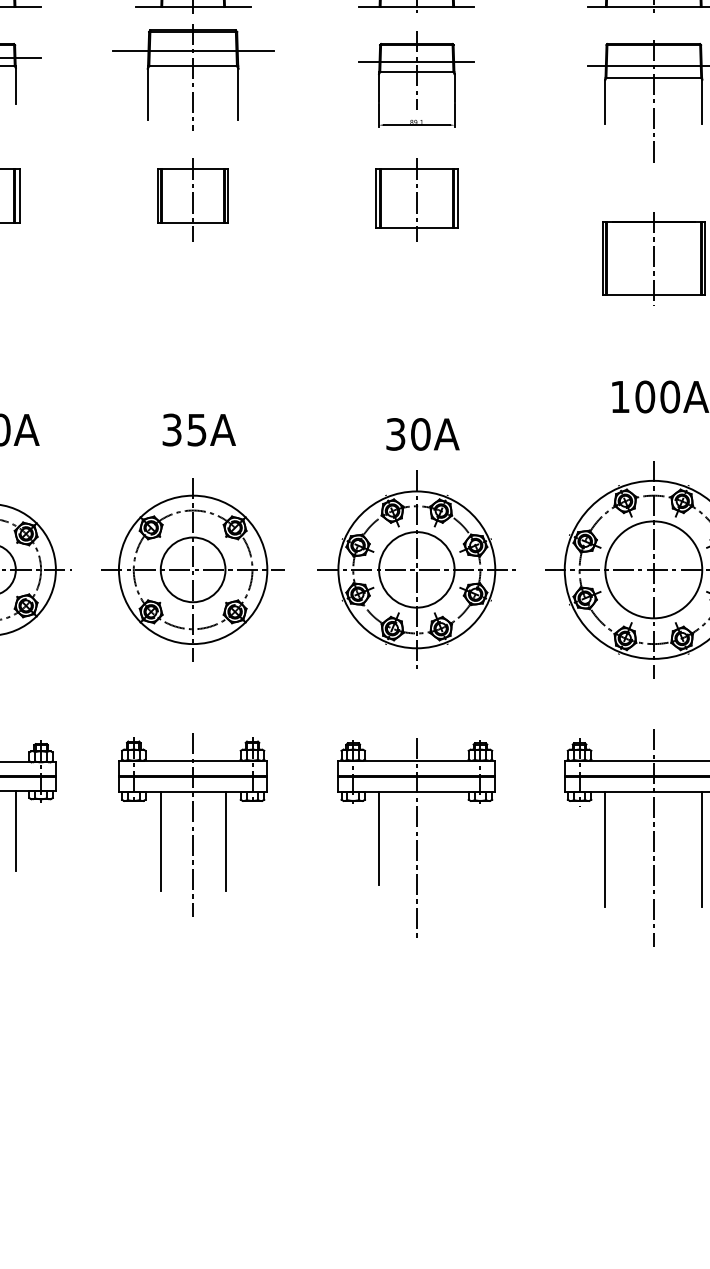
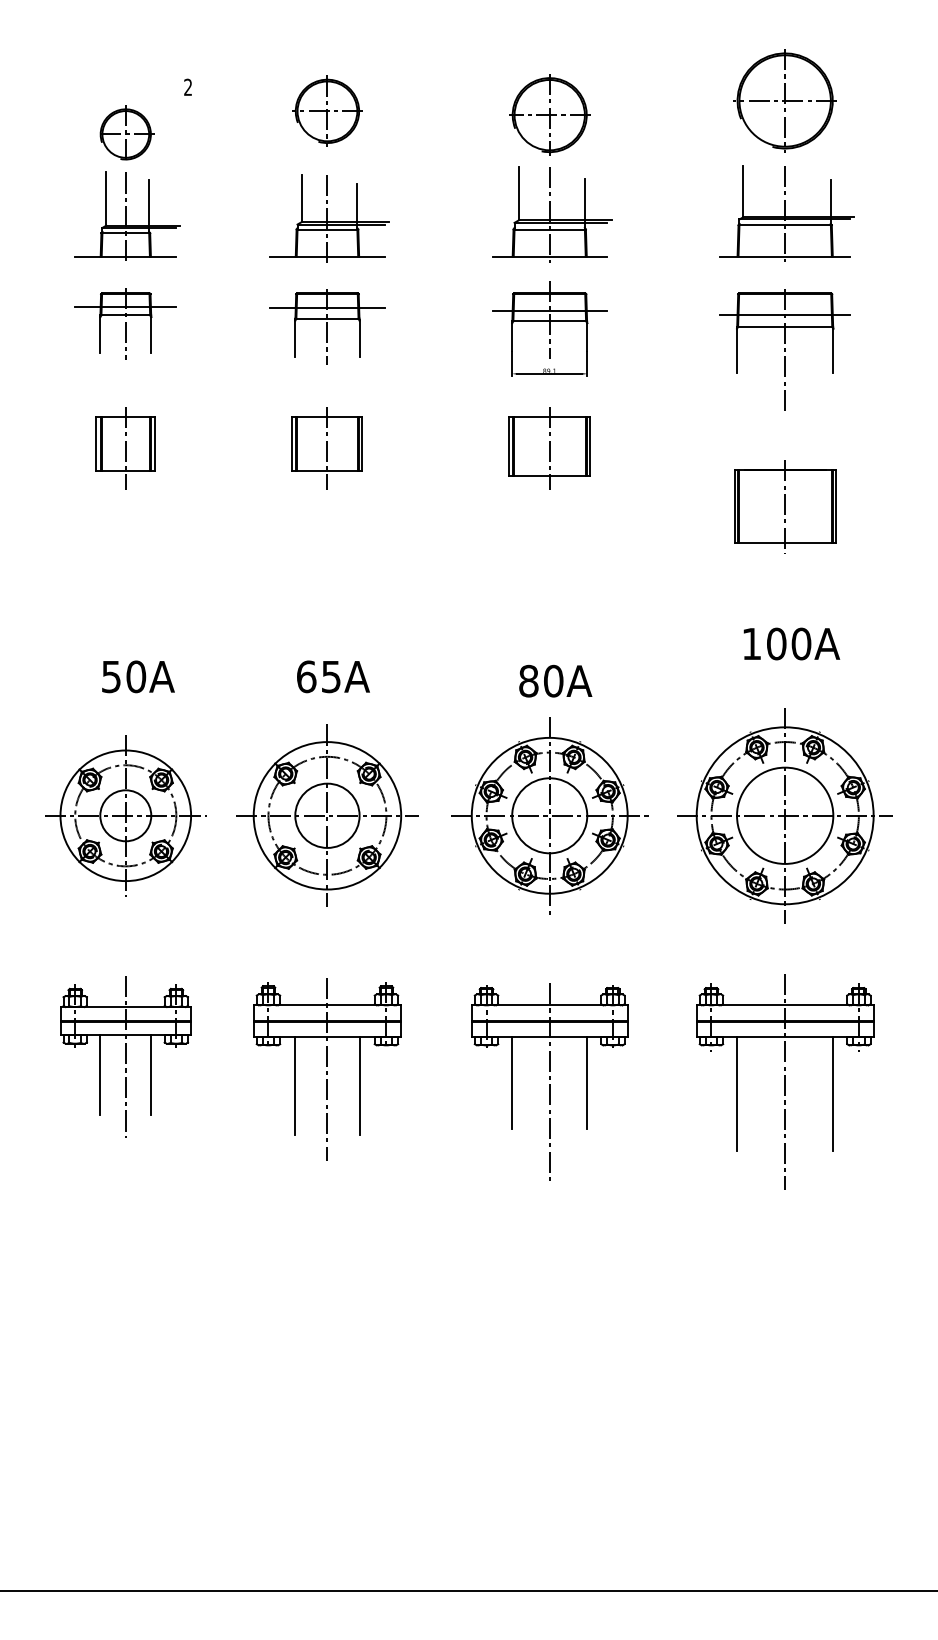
part: (193, 77) -> (327, 326), size x0.71
text: (172, 429) -> (306, 676), 35A -> 65A
text: (395, 434) -> (528, 681), 30A -> 80A
line: (454, 838) -> (587, 1082), added

